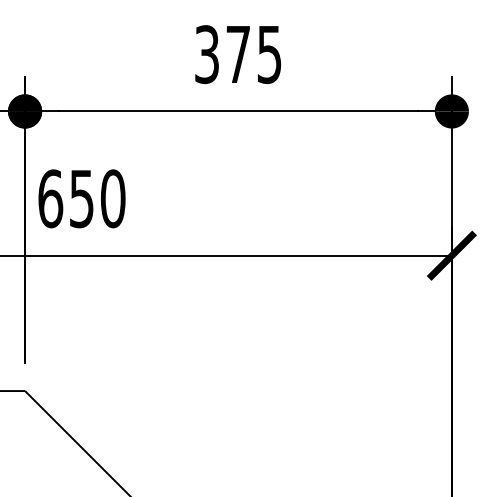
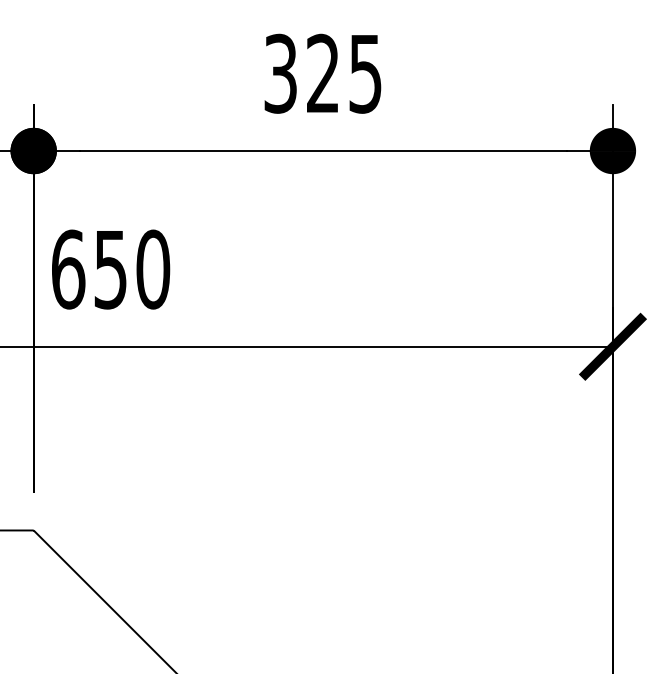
text: (237, 53) -> (322, 72), 375 -> 325

